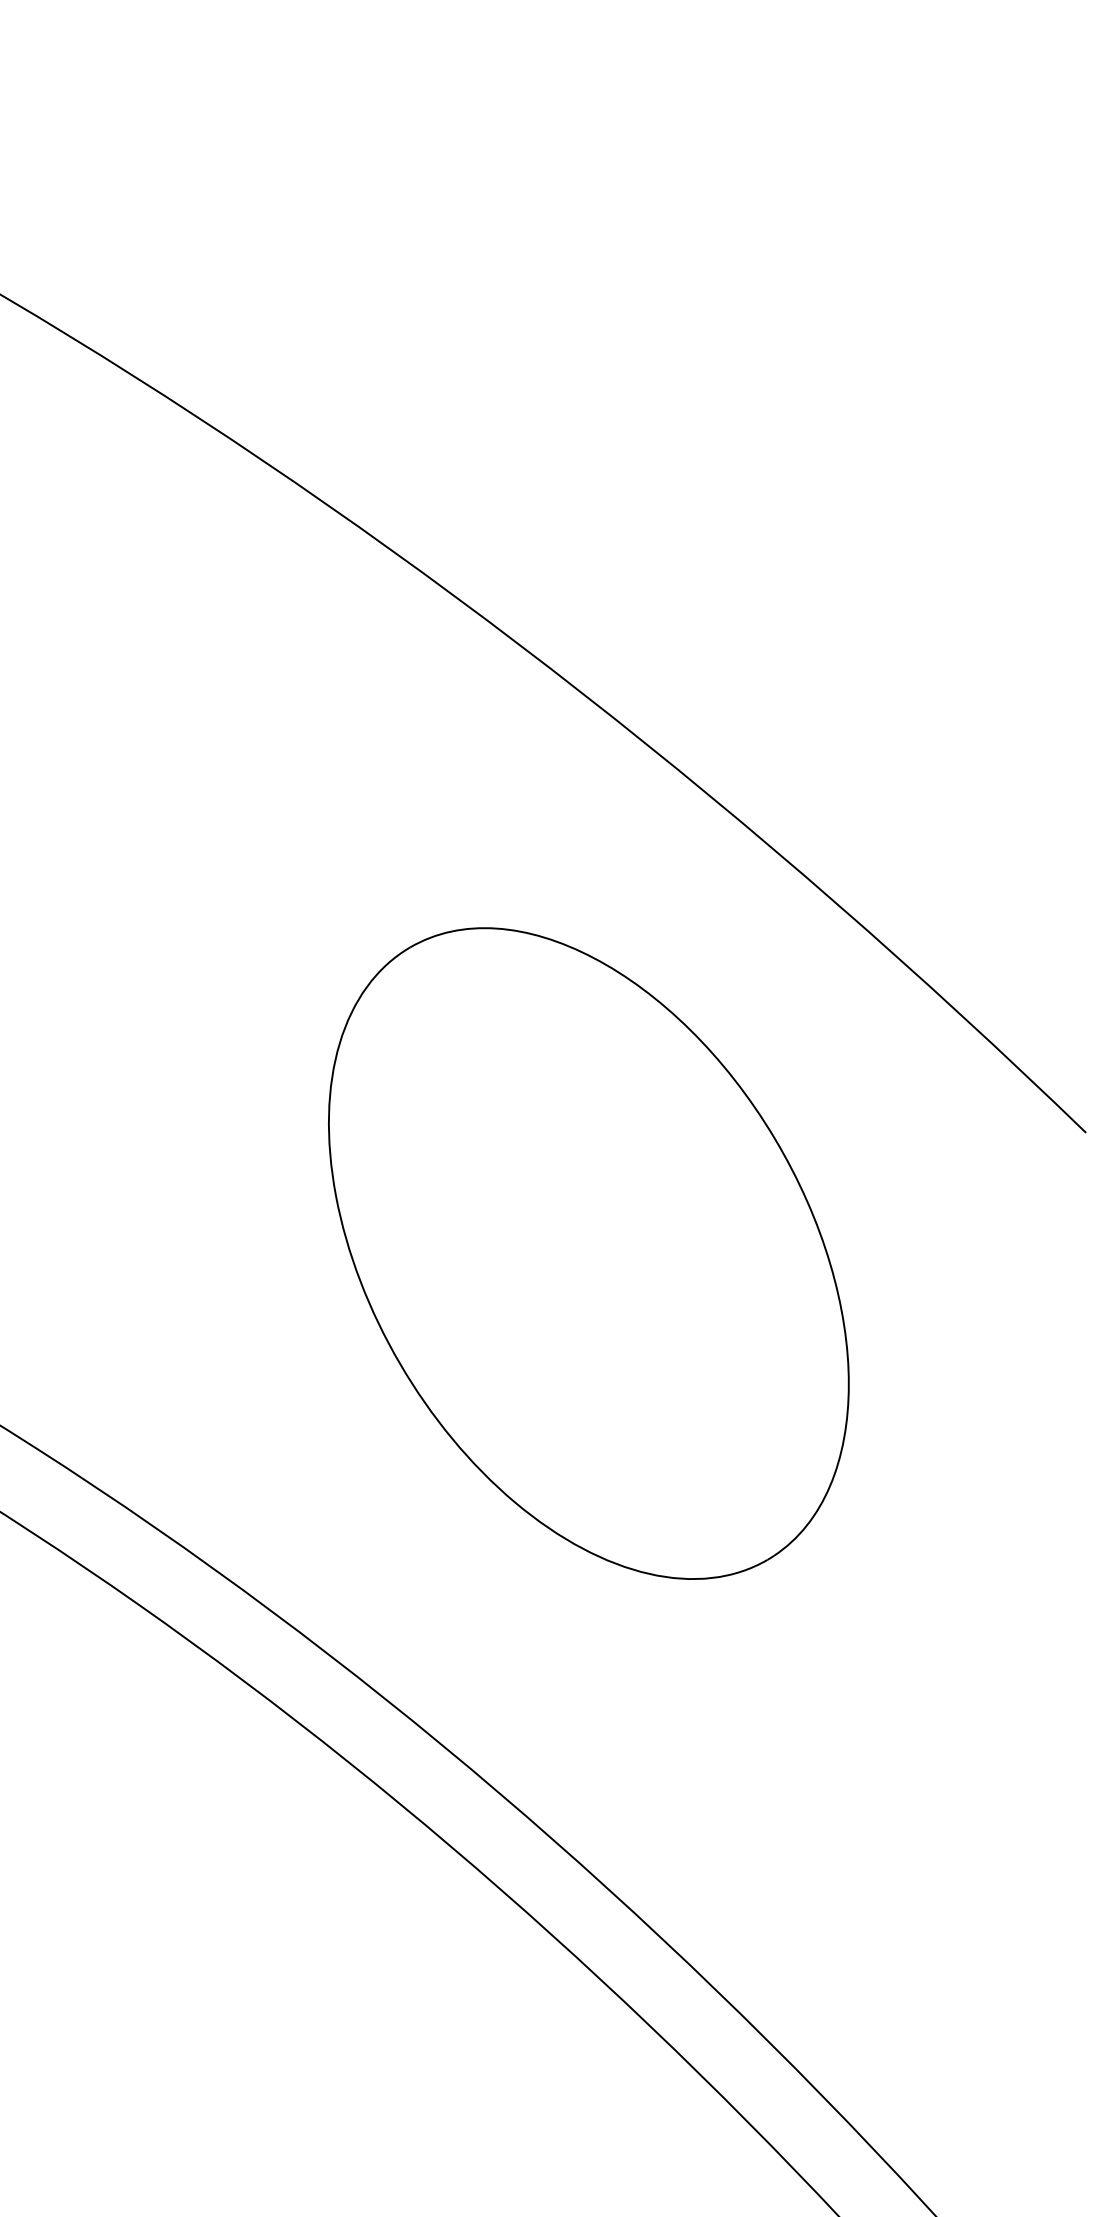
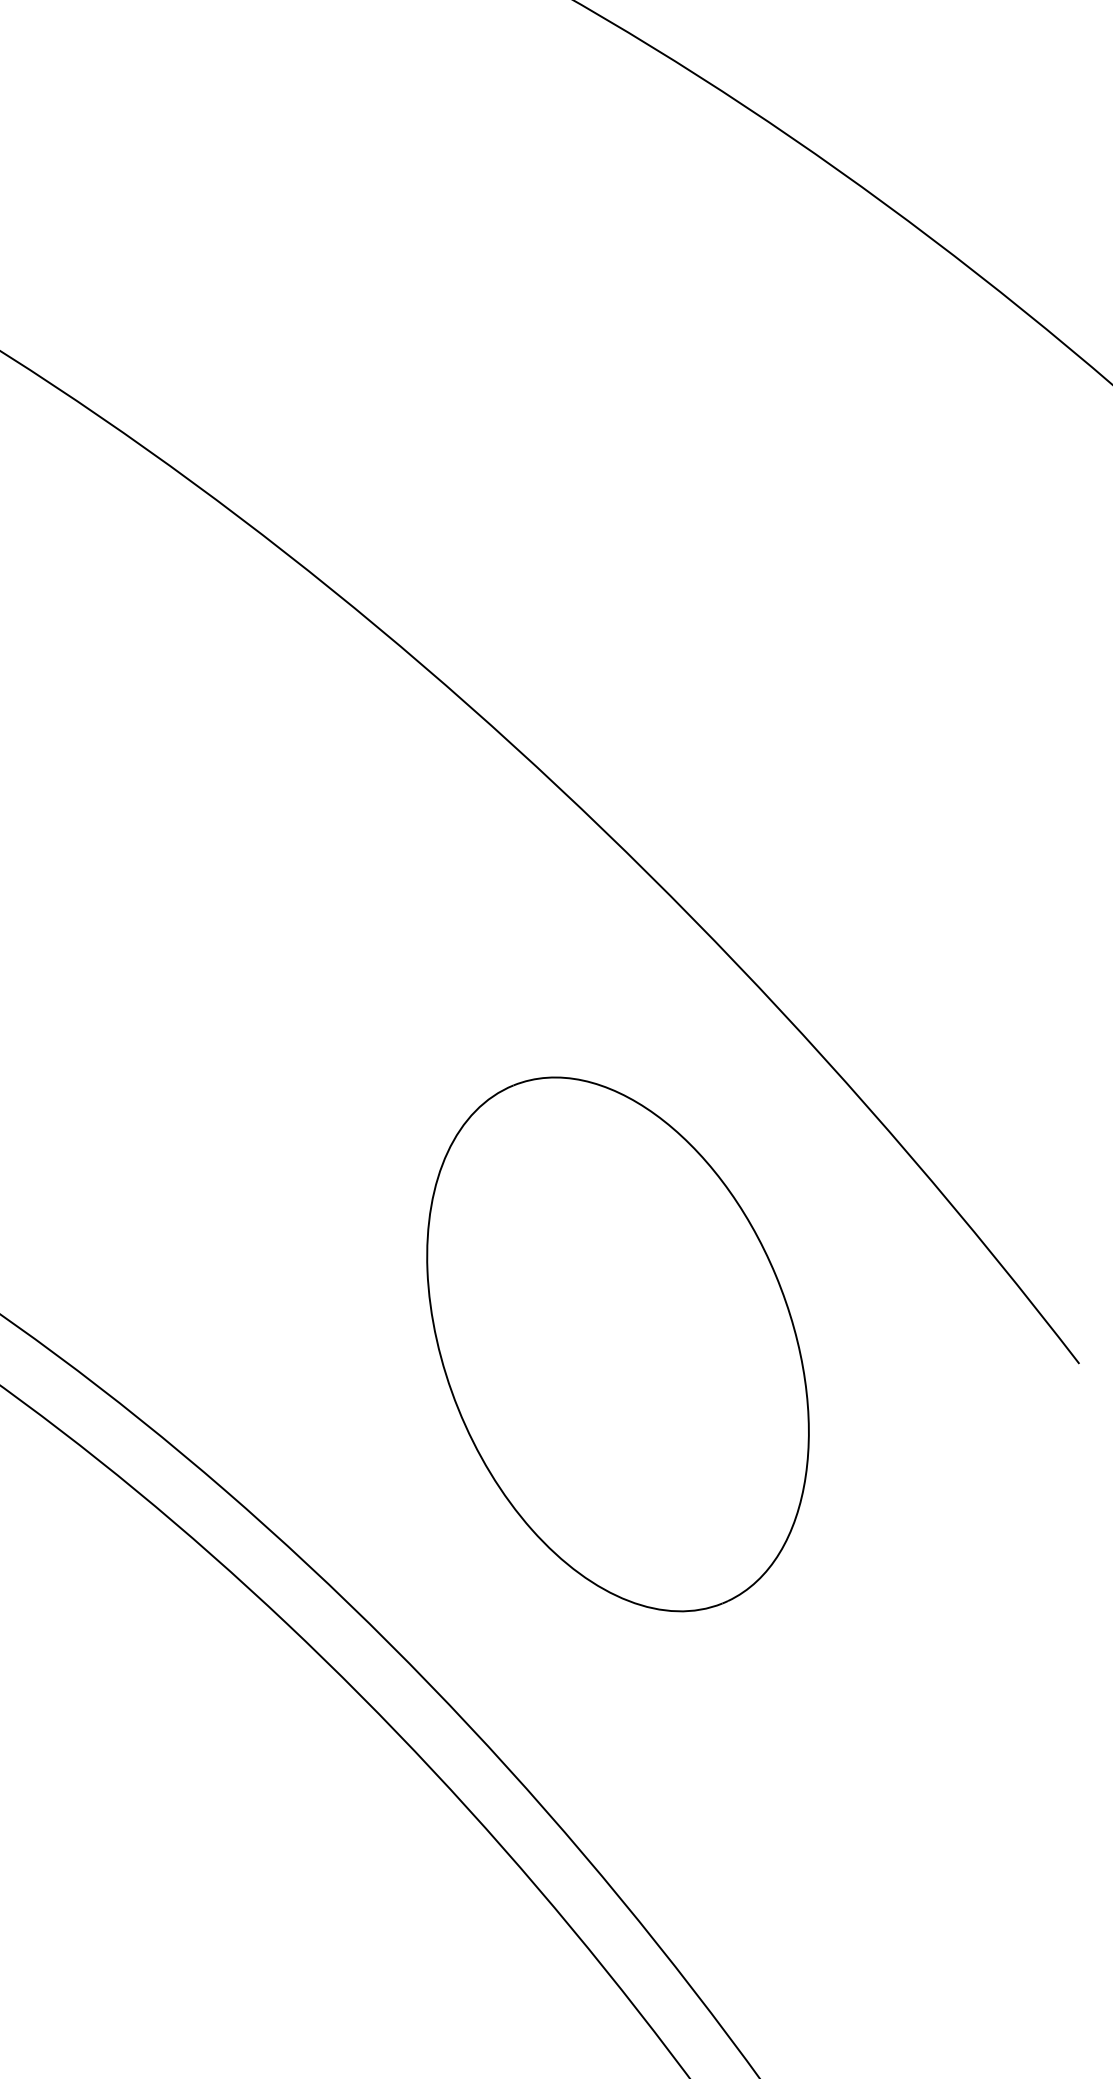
part: (588, 1253) -> (617, 1344), moved

